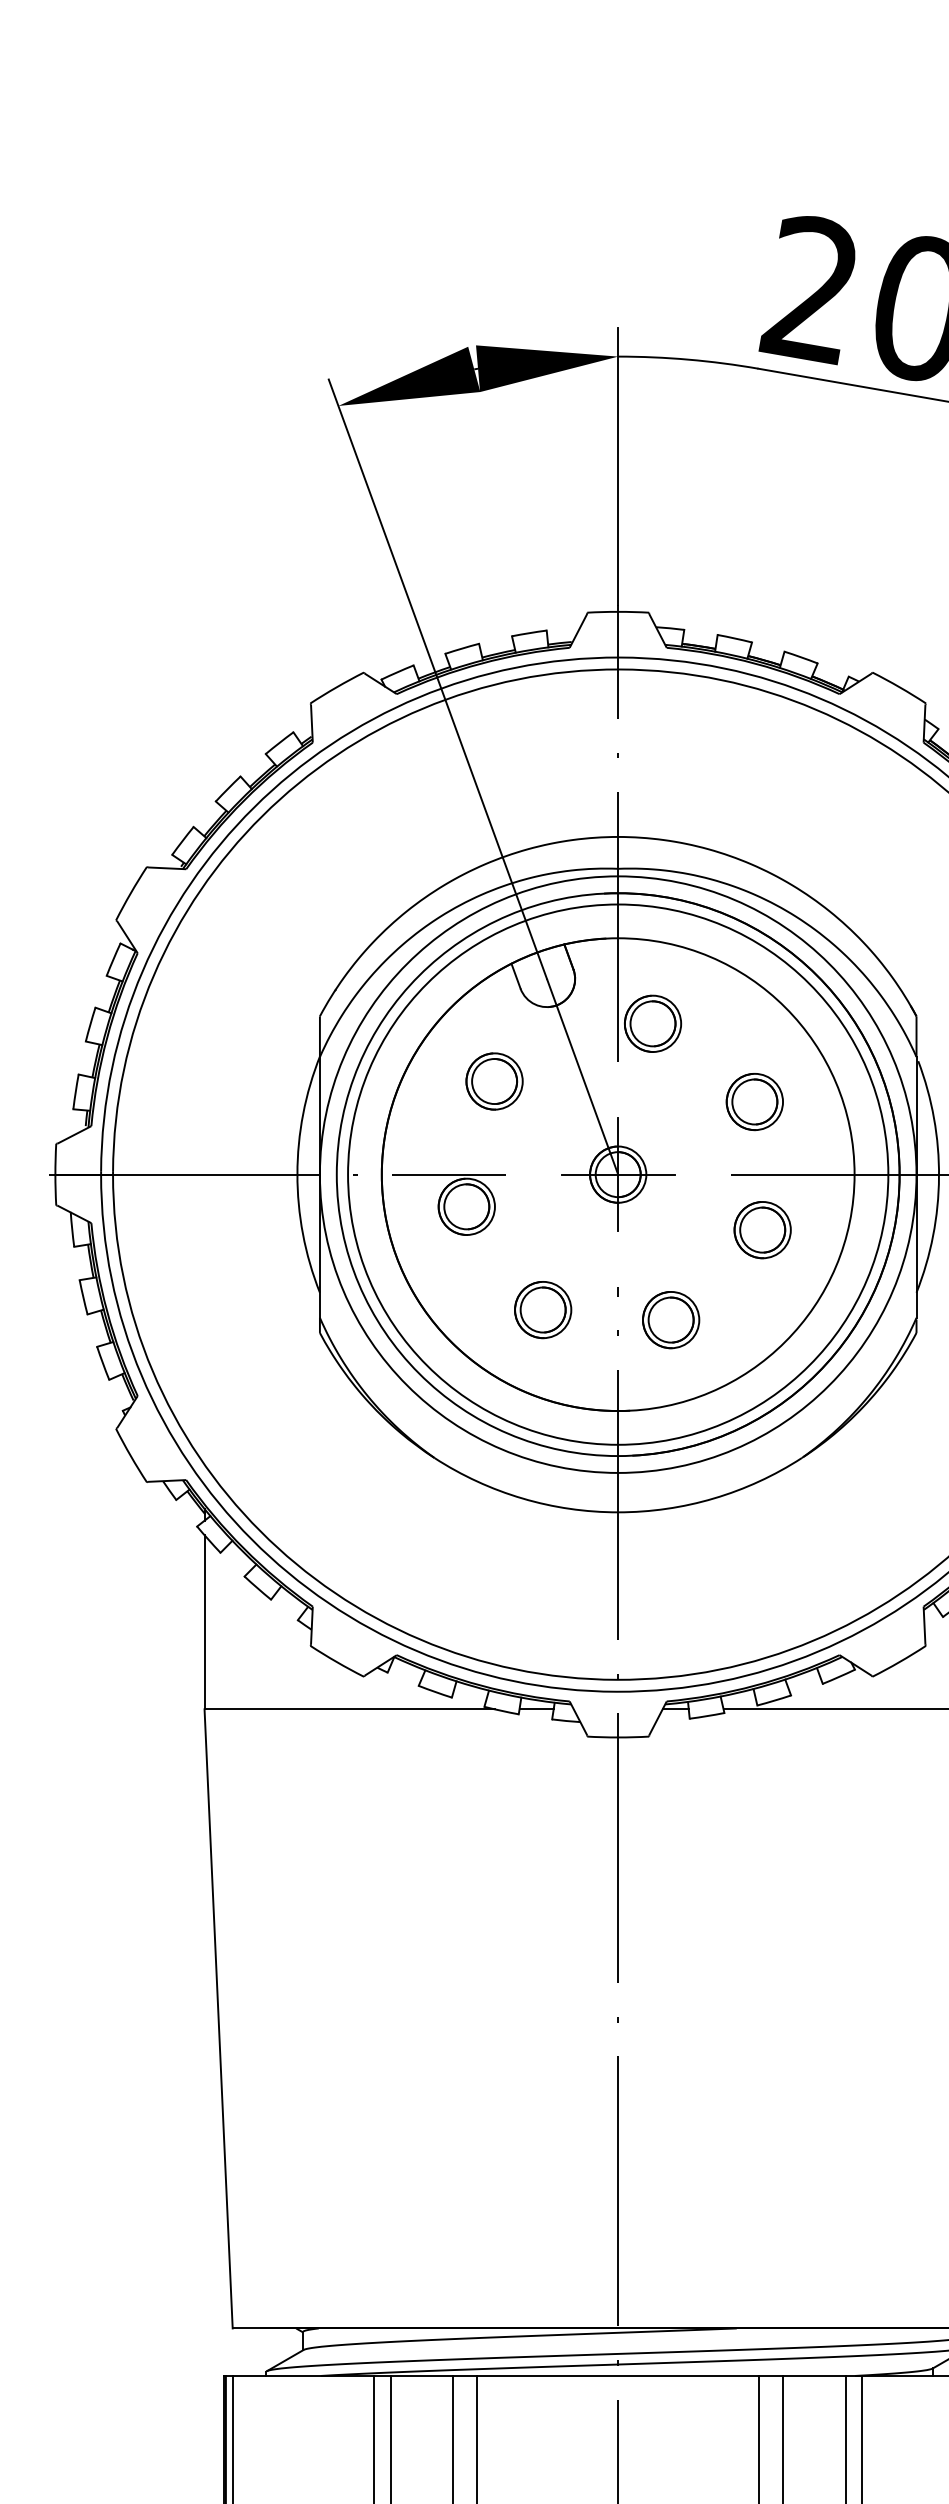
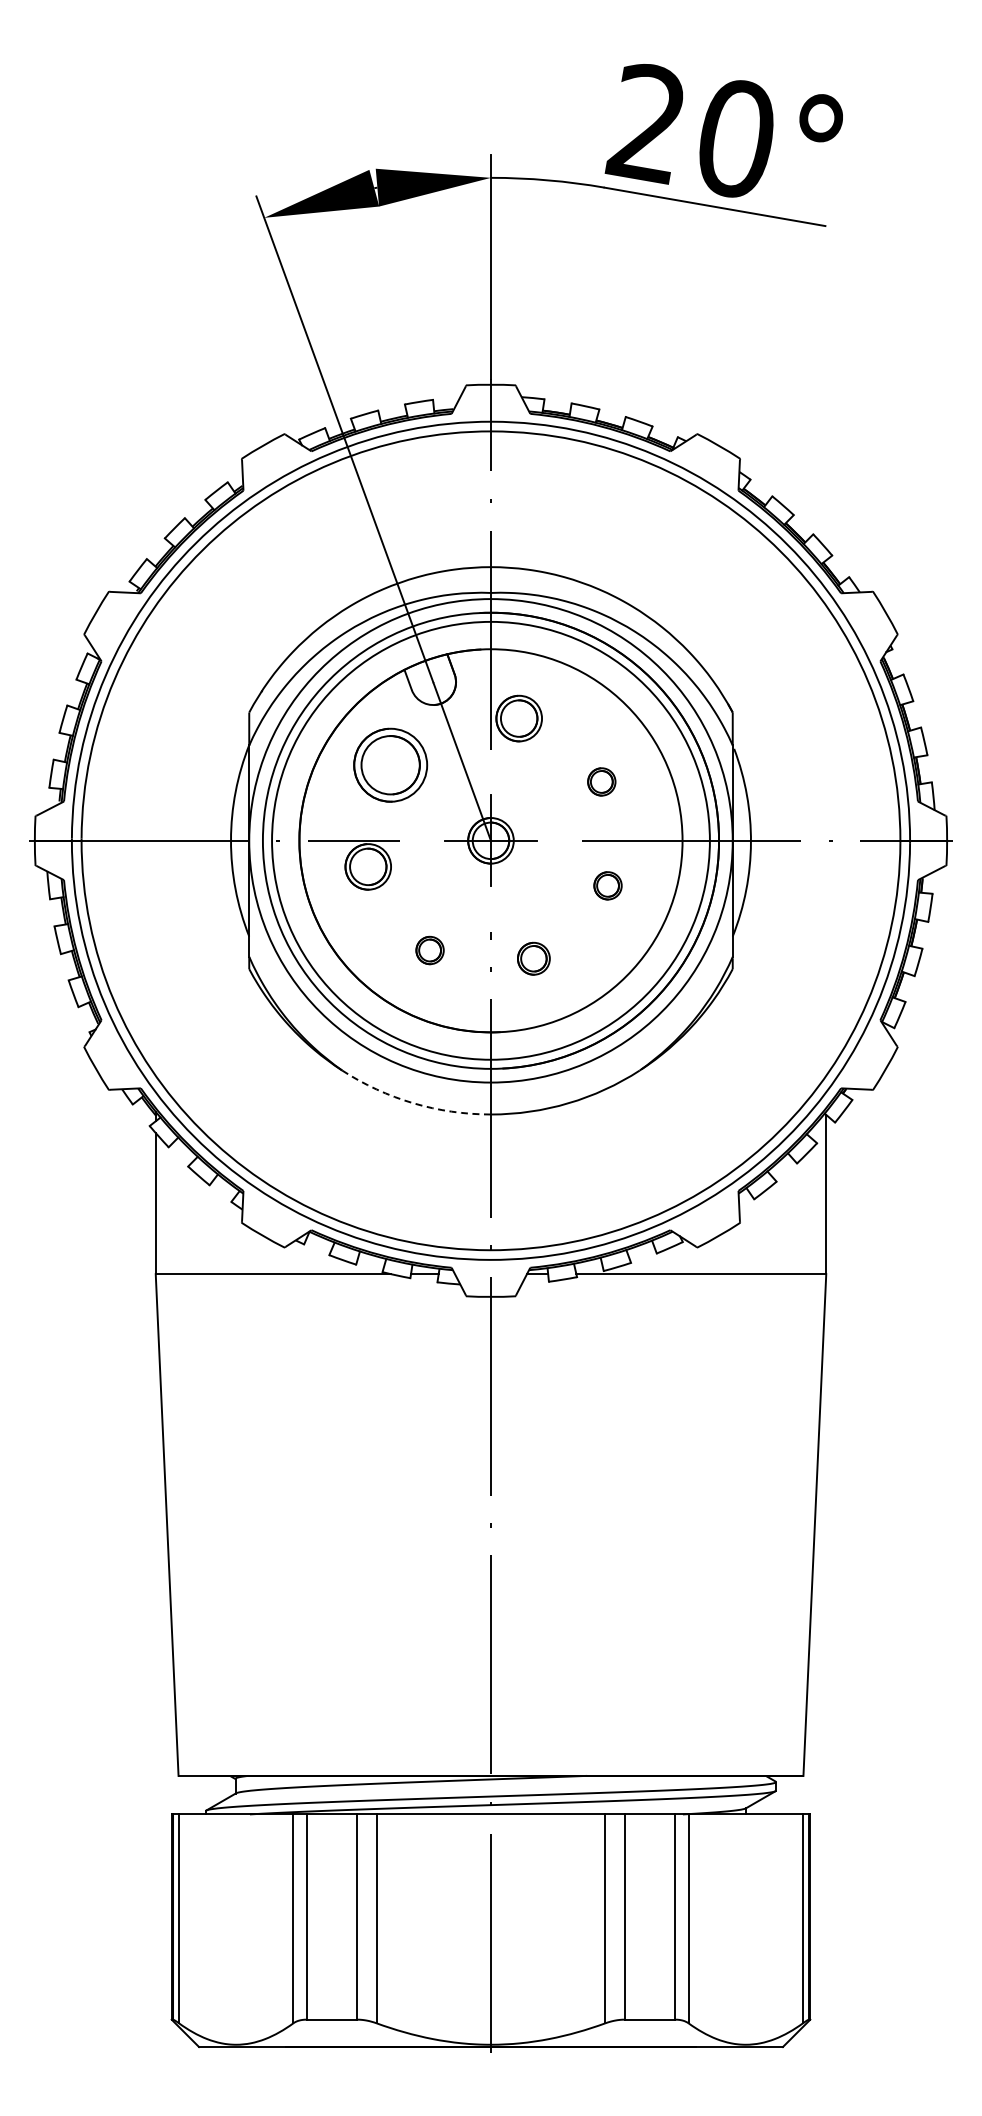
part: (494, 1081) -> (390, 765), size x1.6
part: (754, 1101) -> (601, 781), size x0.6
part: (761, 1229) -> (607, 885), size x0.6
part: (542, 1309) -> (429, 950), size x0.6
part: (670, 1319) -> (533, 958), size x0.7
arc: (522, 1498) -> (413, 1103), solid -> dashed

